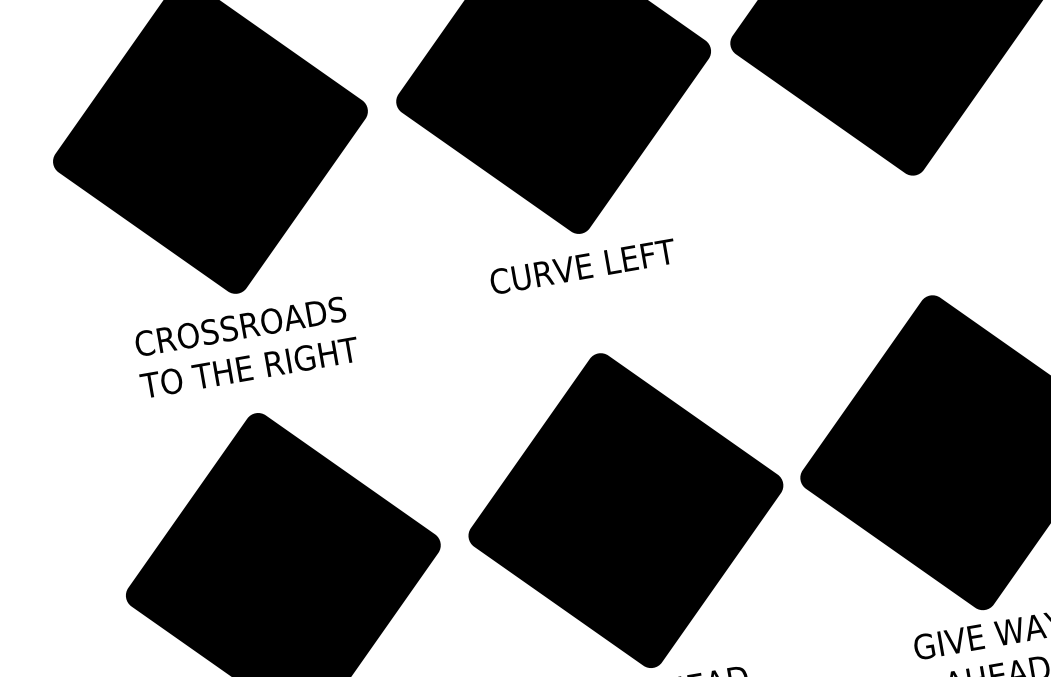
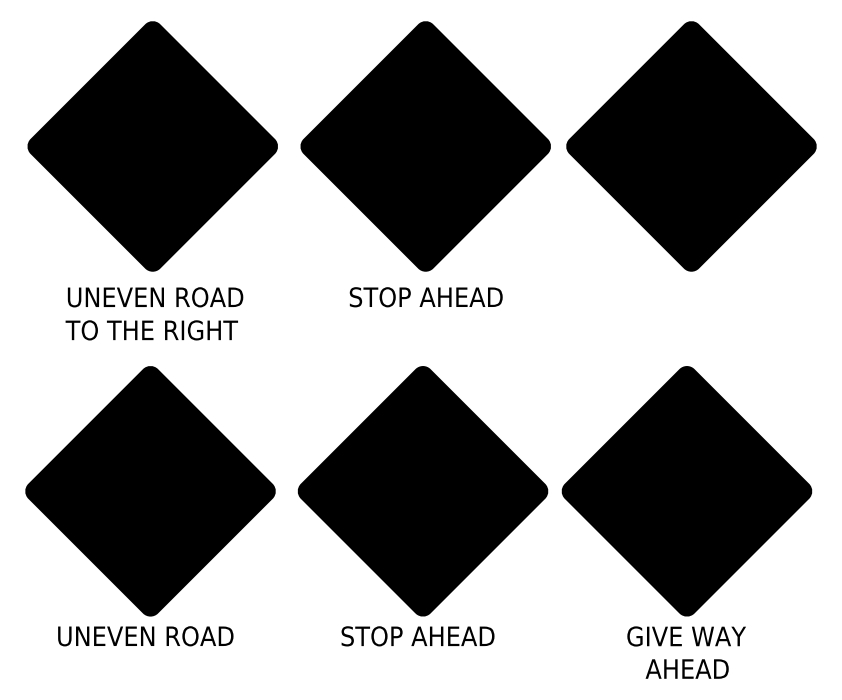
text: (586, 266) -> (425, 297), CURVE LEFT -> STOP AHEAD
text: (247, 325) -> (155, 297), CROSSROADS -> UNEVEN ROAD

